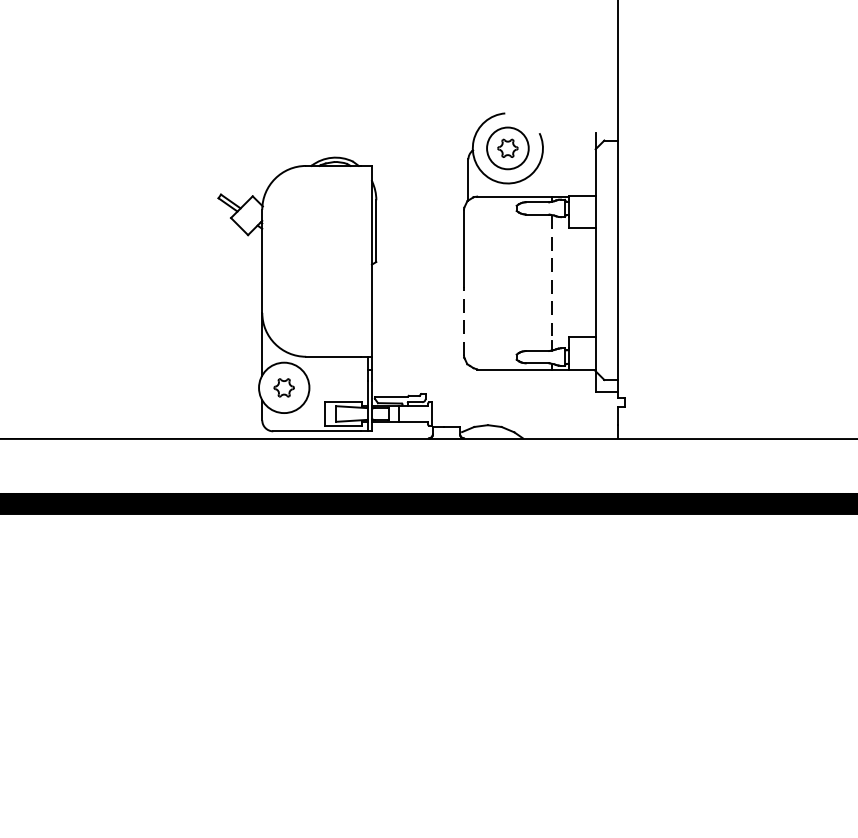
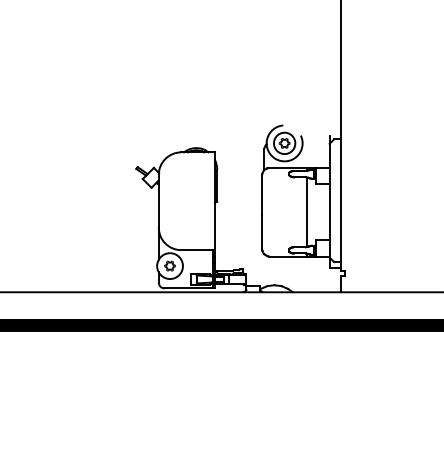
line: (552, 279) -> (307, 210), dashed -> solid
line: (464, 320) -> (262, 231), dashed -> solid

